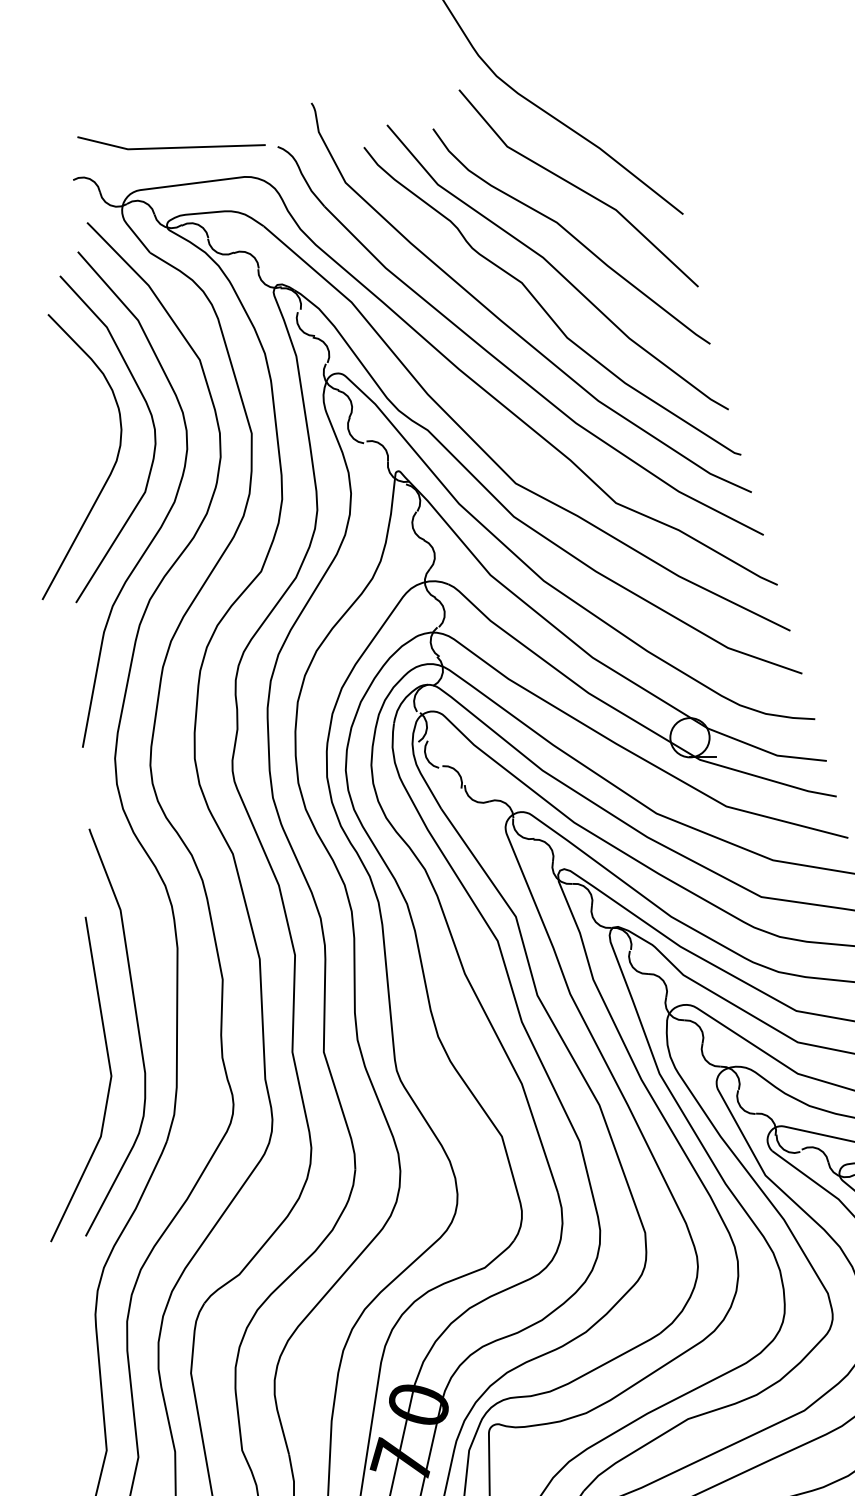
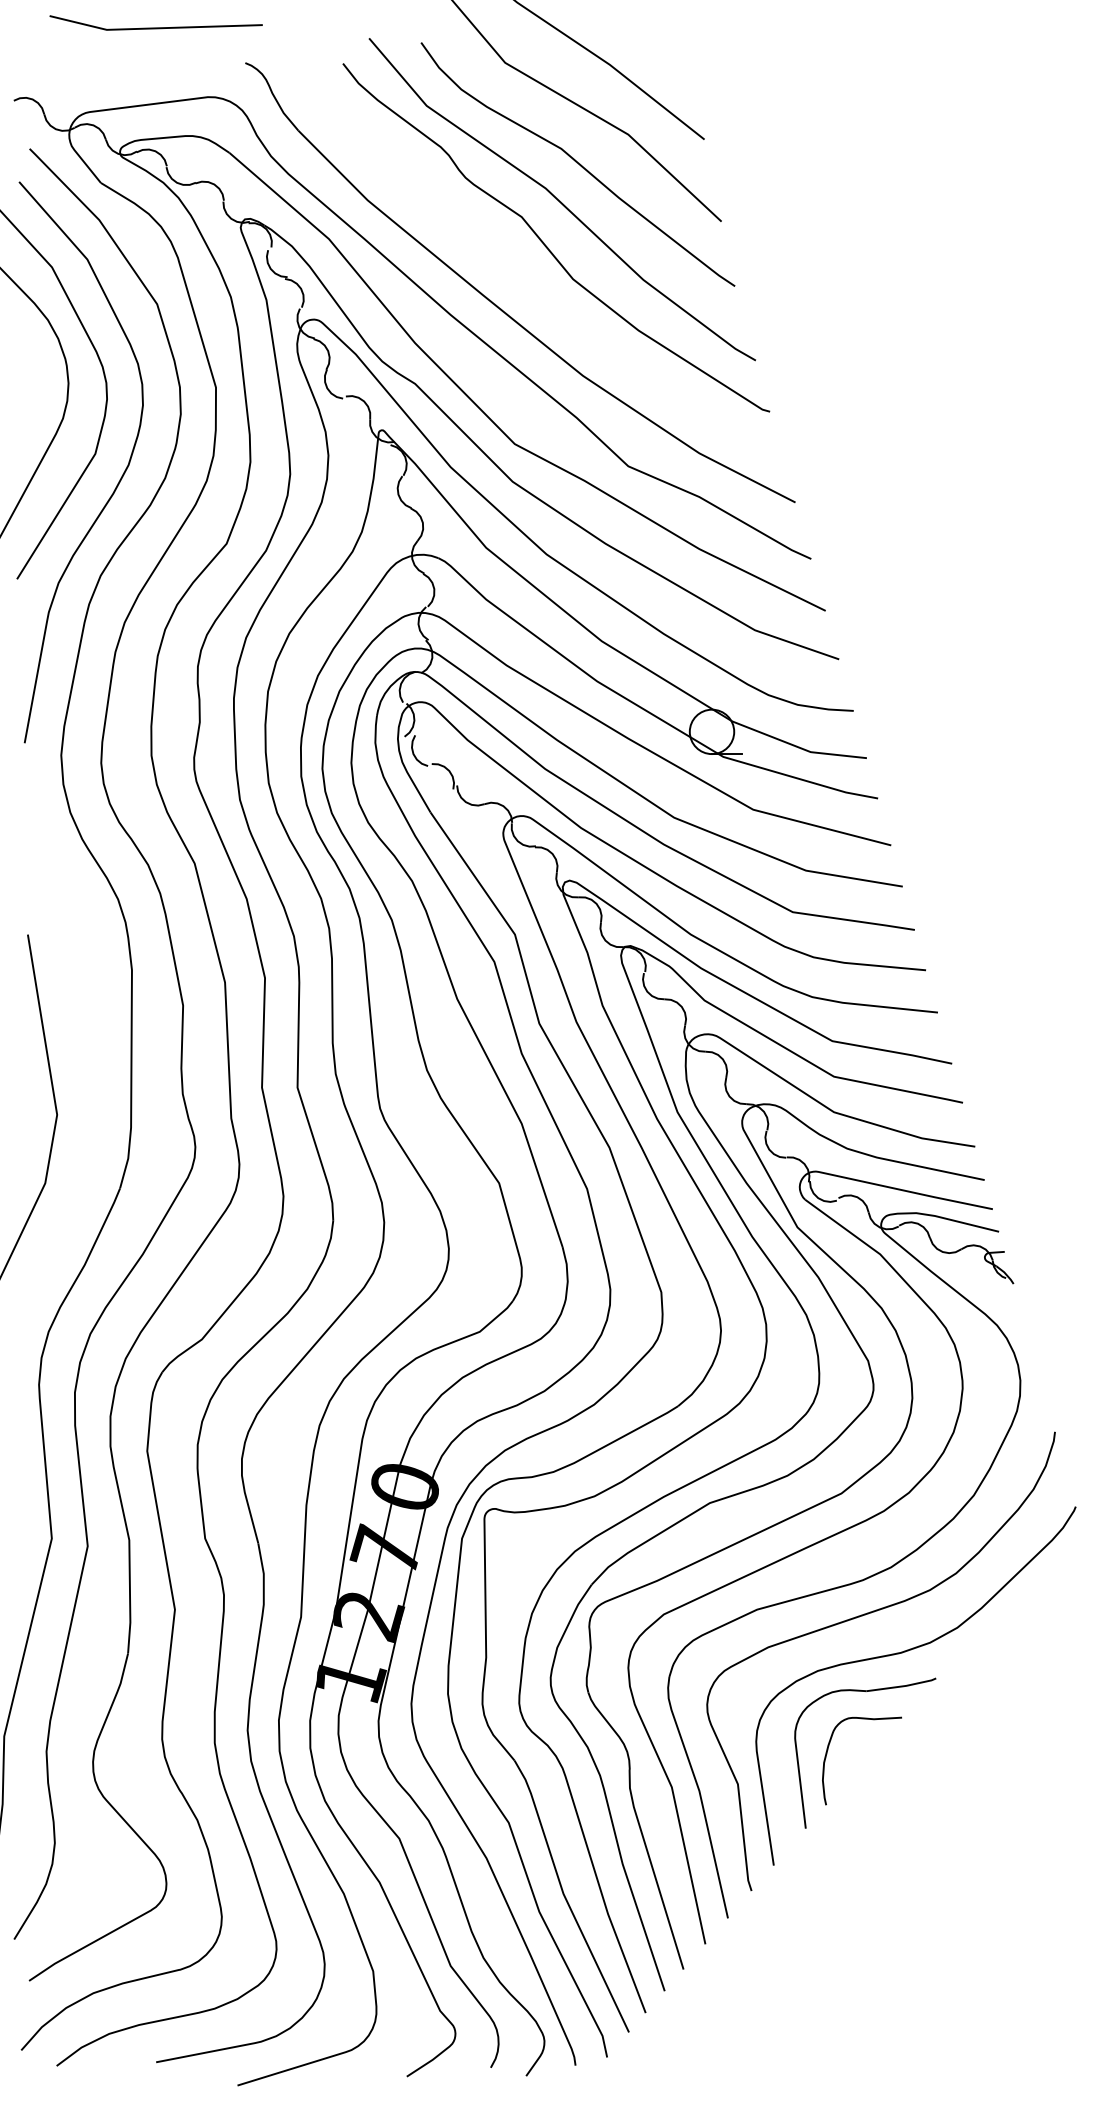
line: (170, 147) -> (155, 27), moved
curve: (506, 323) -> (504, 263), removed
curve: (137, 1028) -> (86, 1061), removed

